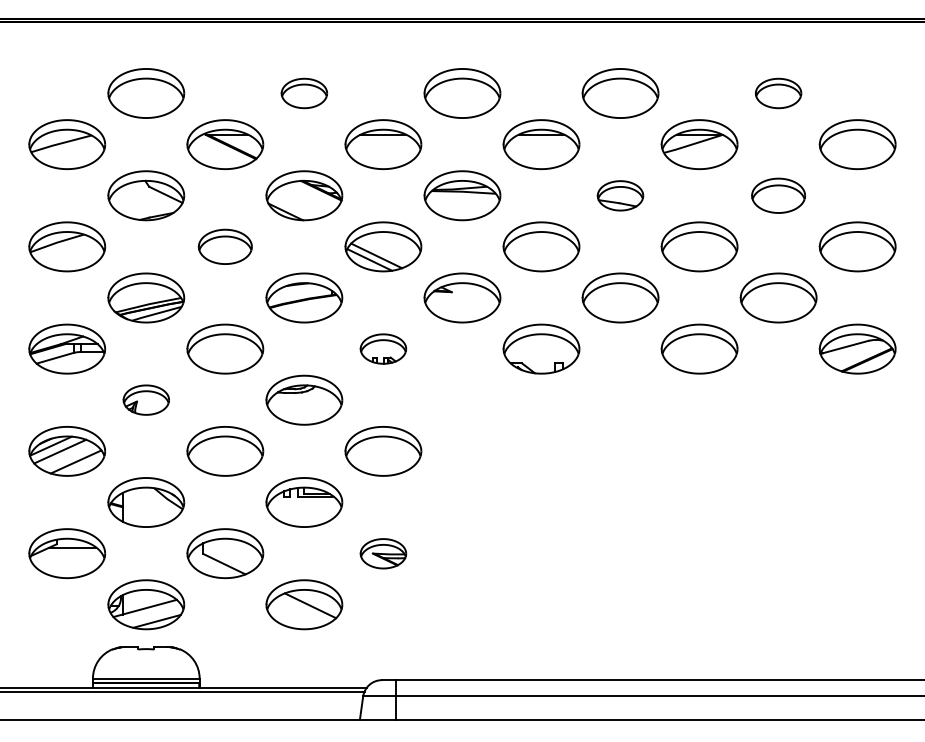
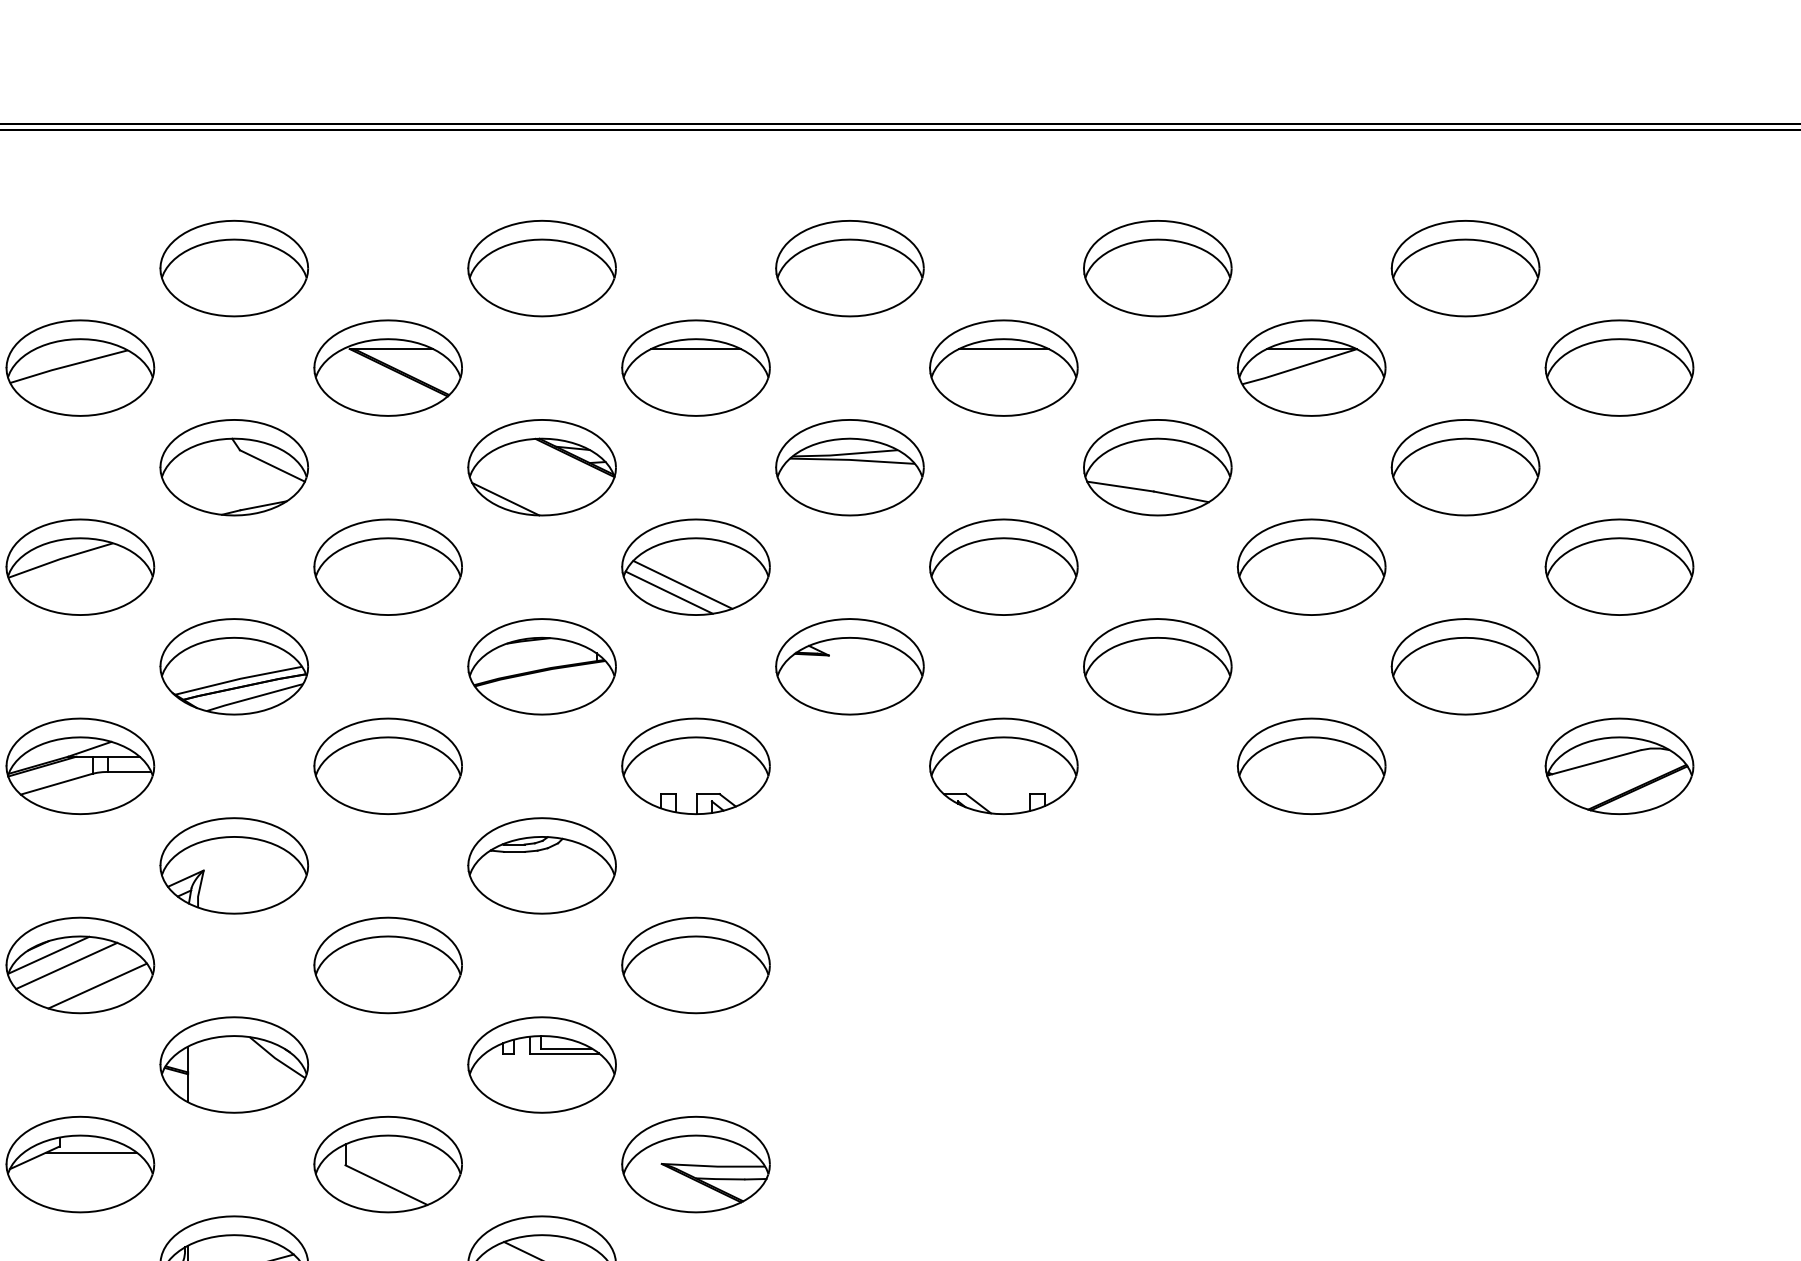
part: (304, 93) -> (542, 268), size x1.67
part: (778, 93) -> (1465, 268), size x1.67
part: (620, 195) -> (1157, 467), size x1.67
part: (778, 195) -> (1465, 467), size x1.43
part: (225, 246) -> (388, 566), size x1.43
part: (383, 348) -> (696, 765), size x1.67
part: (146, 399) -> (234, 864), size x1.67
part: (383, 553) -> (696, 1164), size x1.67

